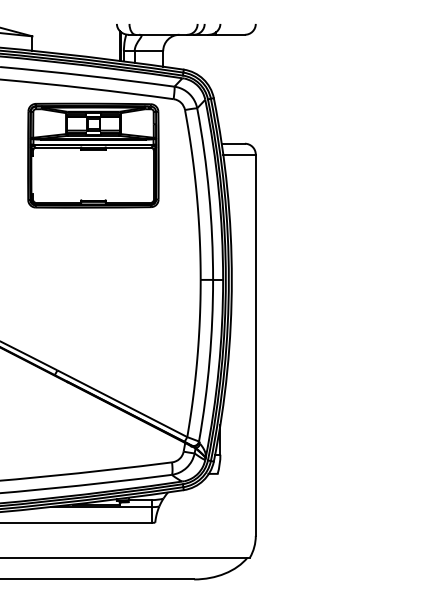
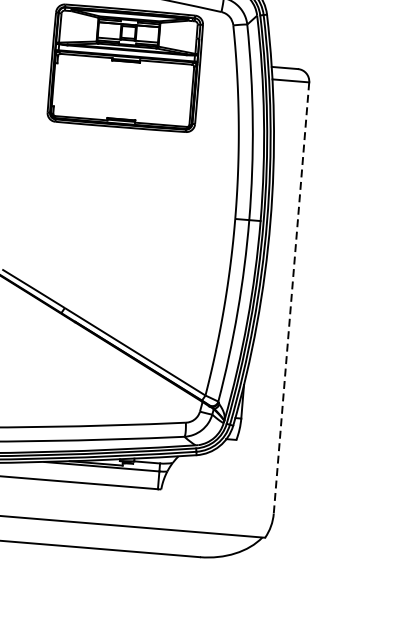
line: (255, 345) -> (291, 298), solid -> dashed

